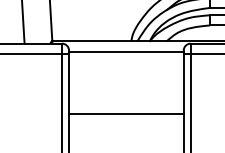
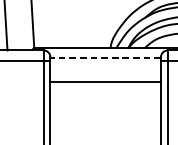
line: (125, 51) -> (104, 58), solid -> dashed
line: (126, 113) -> (105, 82), moved

